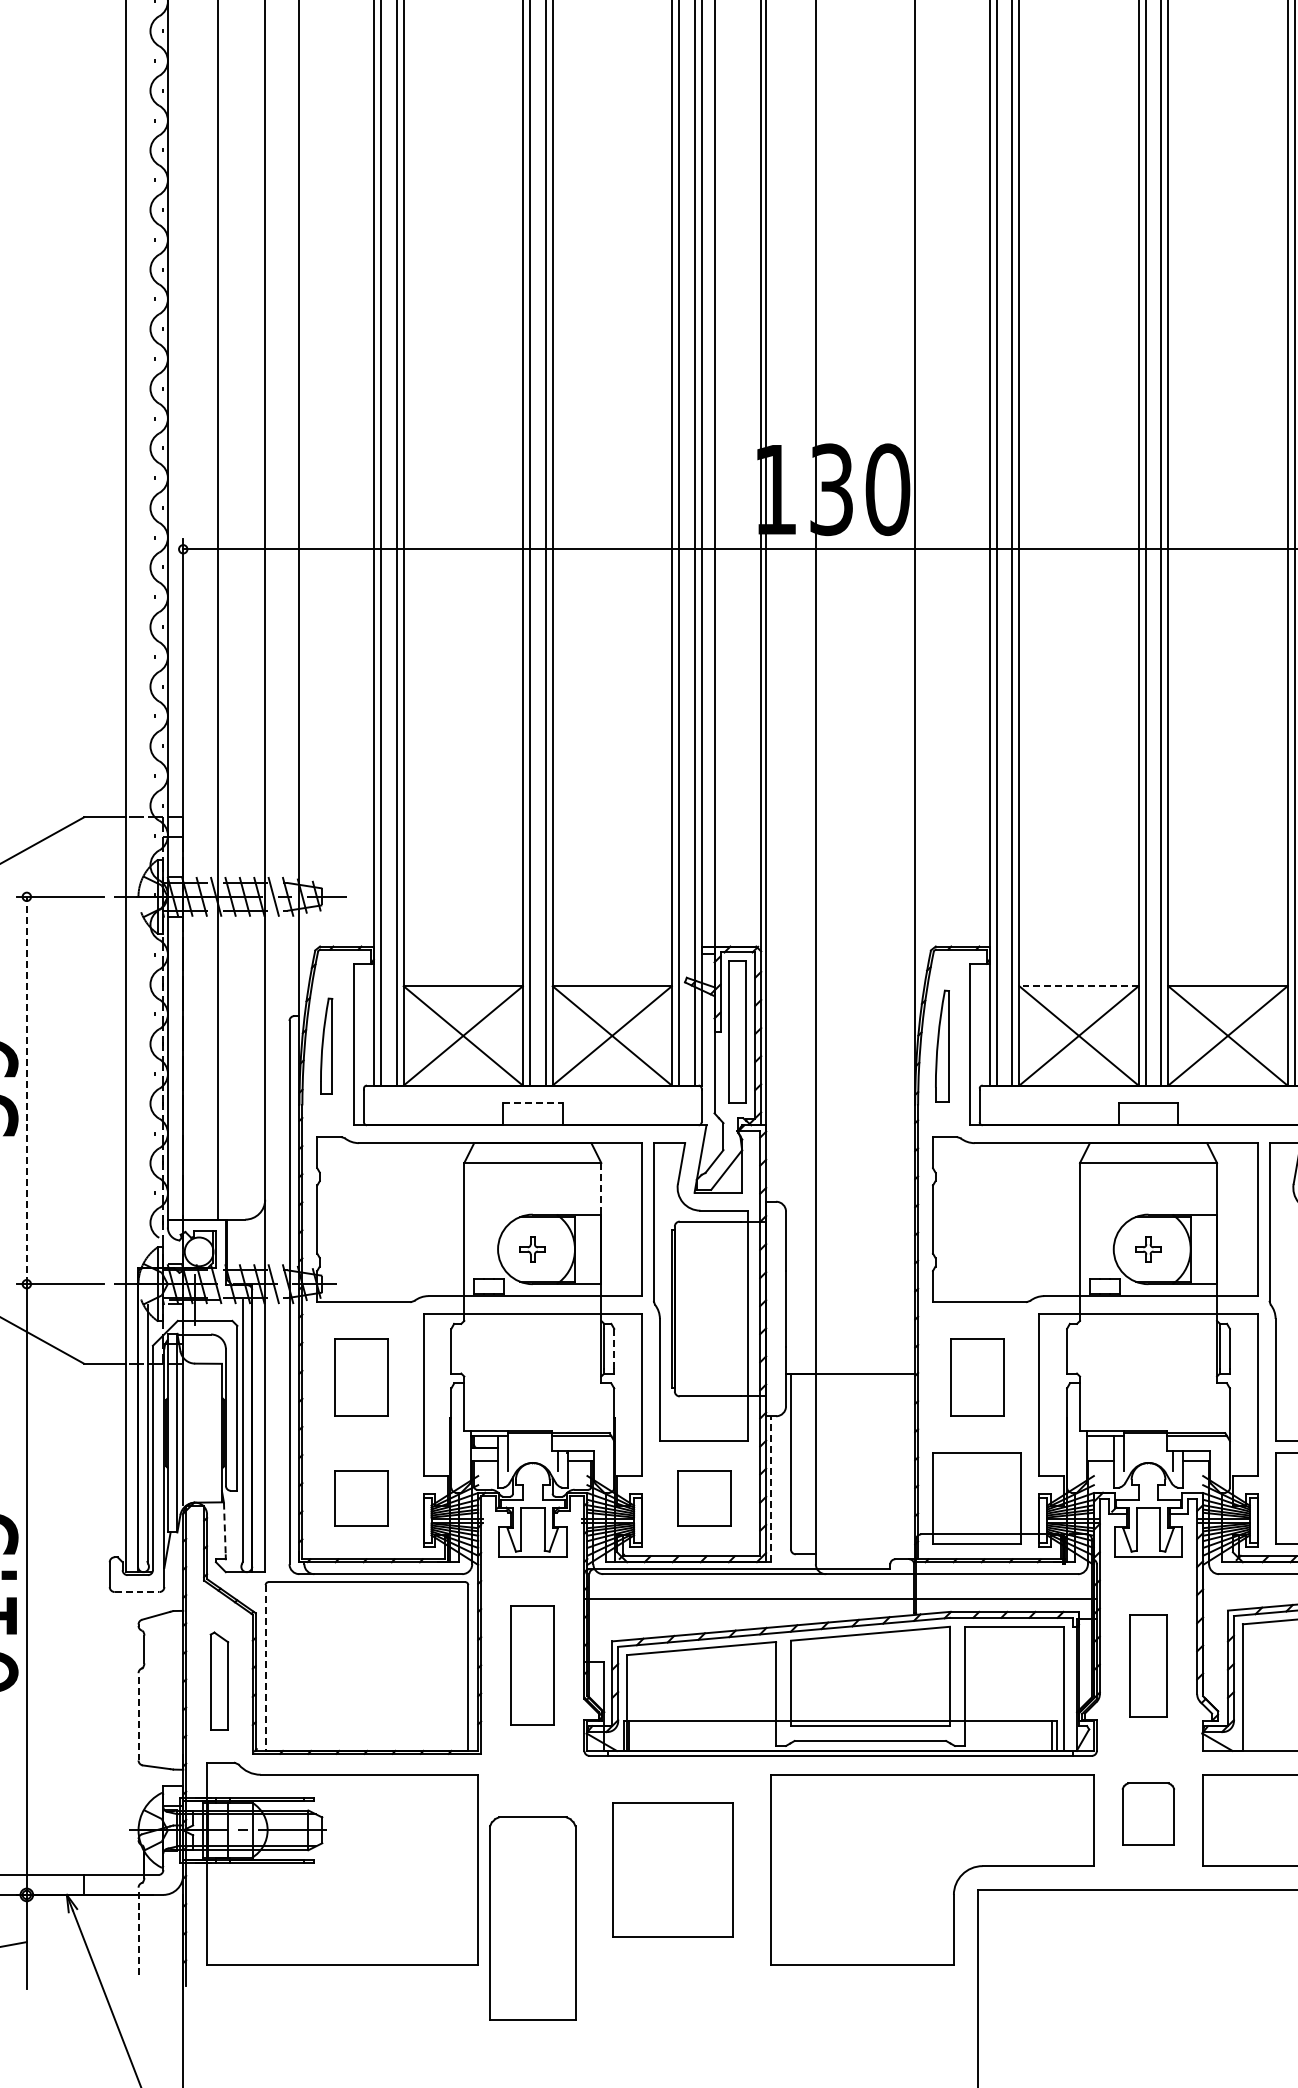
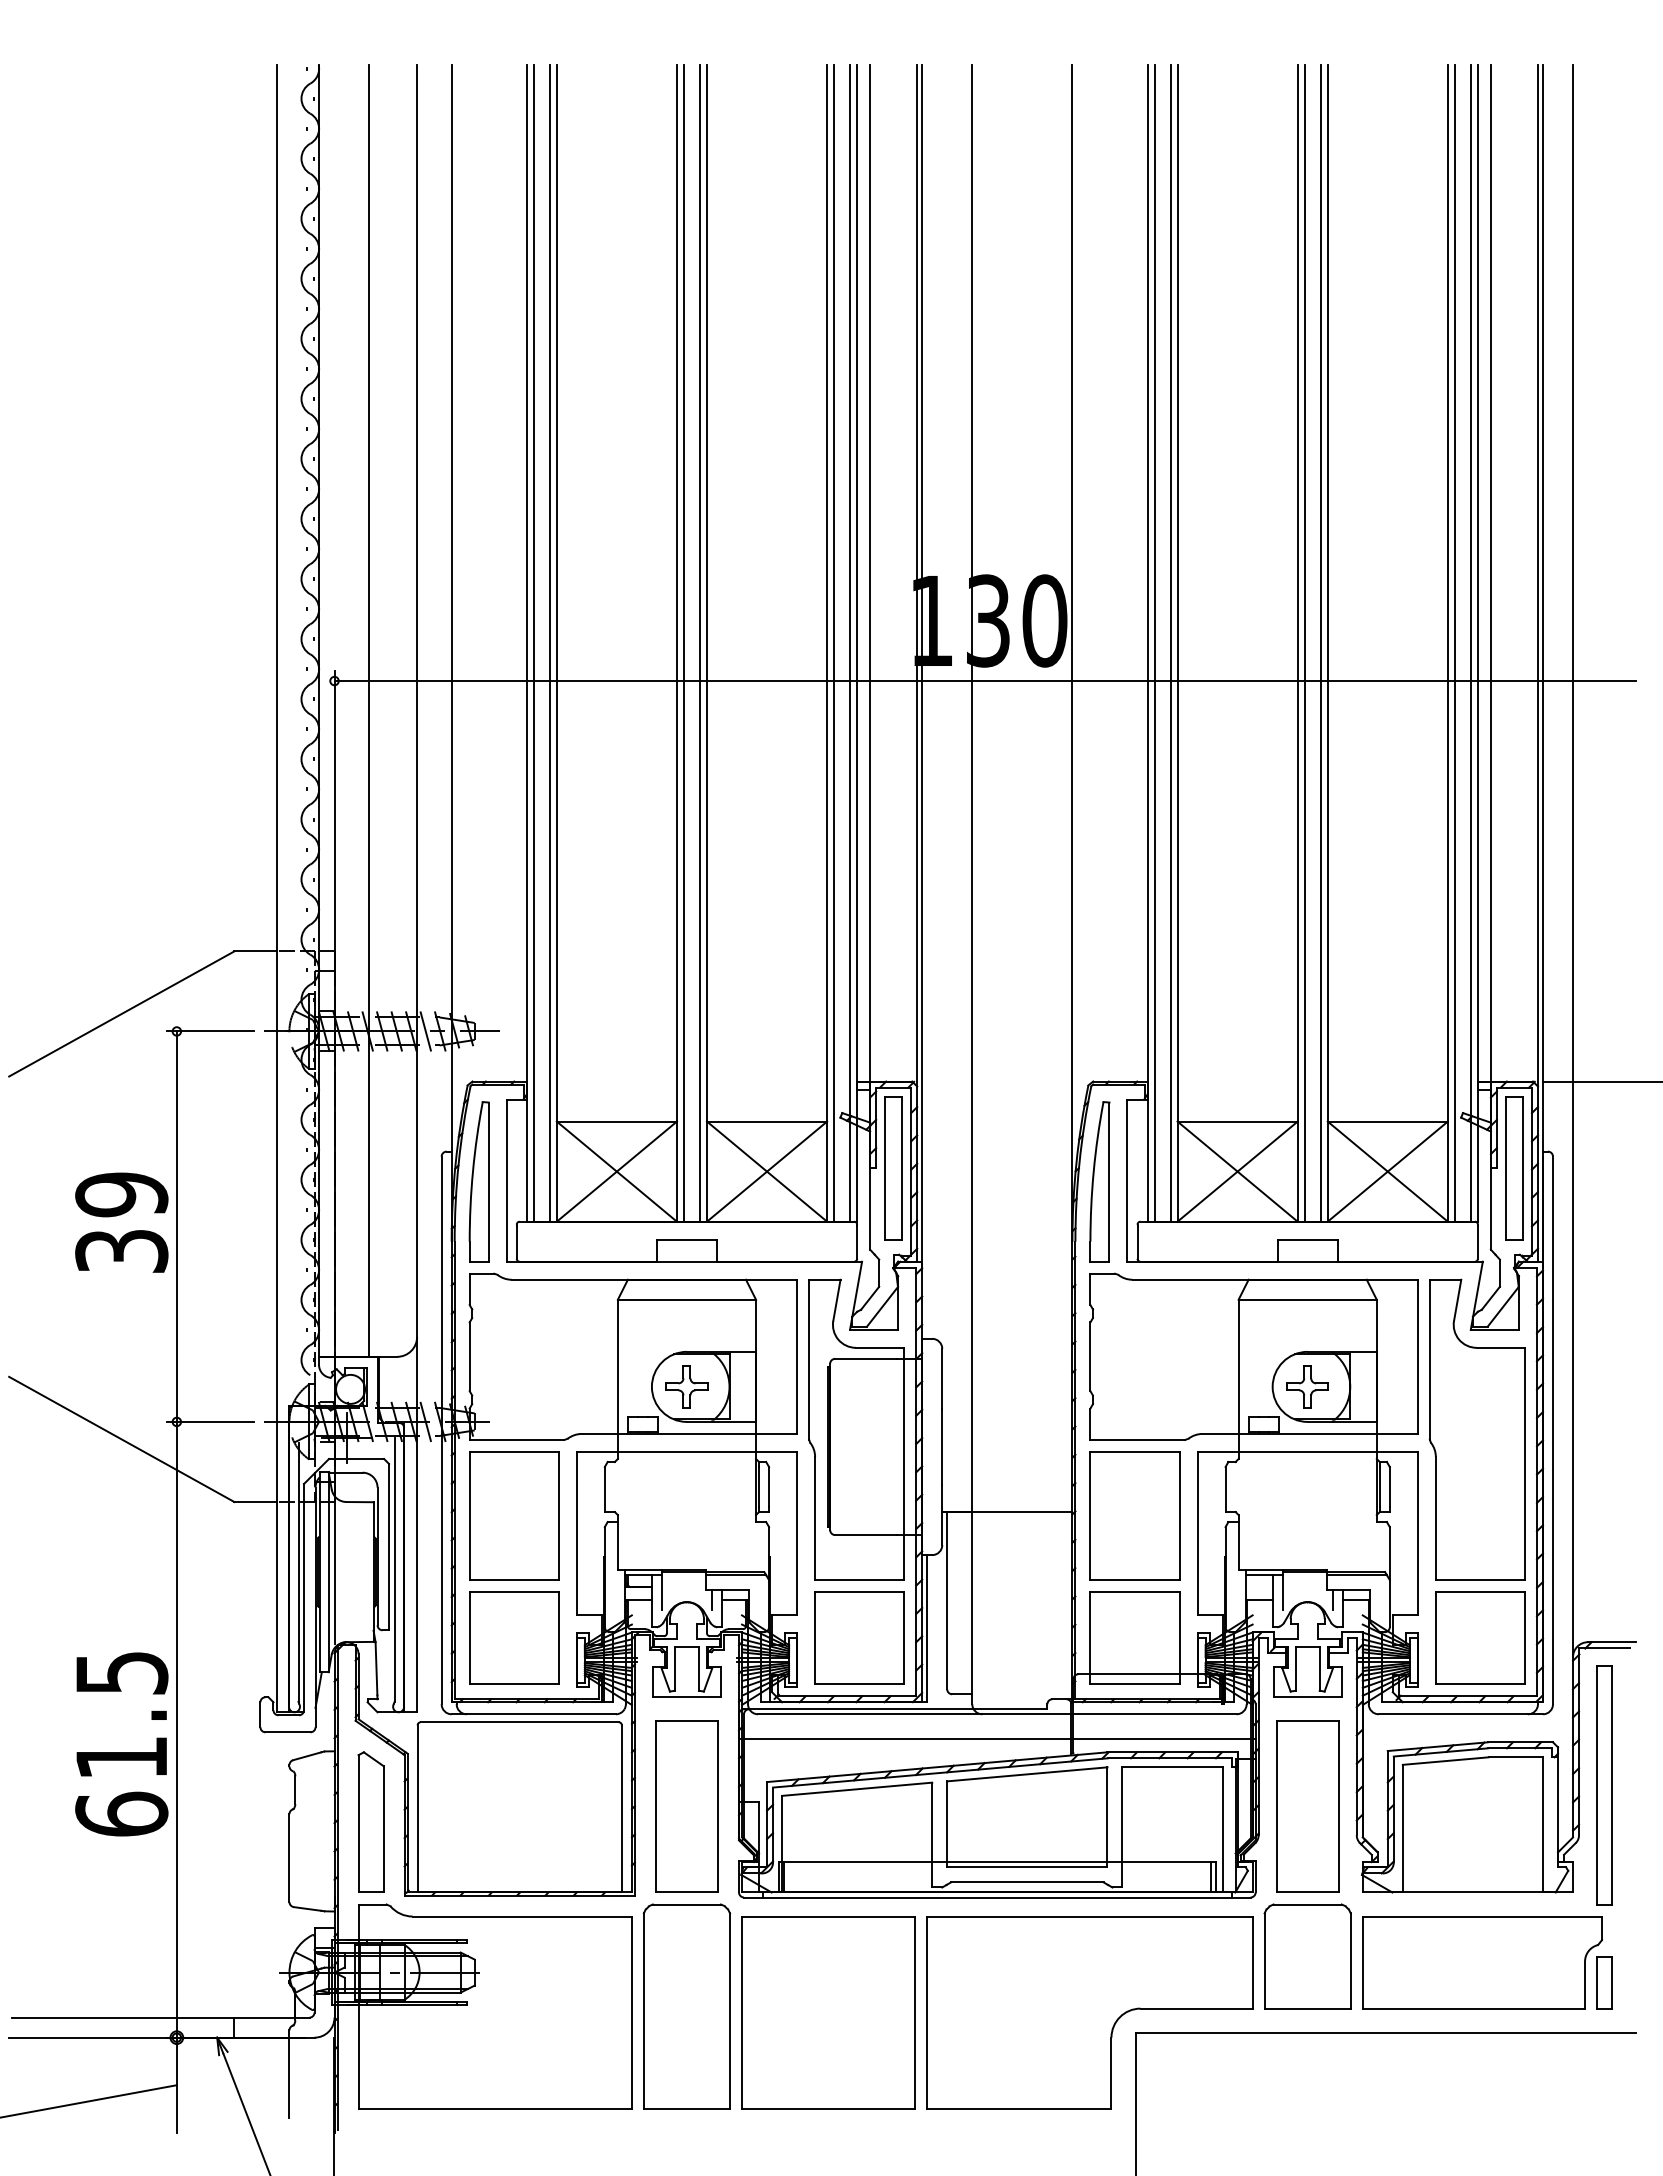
line: (1078, 986) -> (1237, 1121), dashed -> solid
part: (326, 1045) -> (478, 1181), size x1.67
part: (942, 1045) -> (1099, 1181), size x1.43
line: (26, 1090) -> (176, 1226), dashed -> solid
line: (533, 1103) -> (687, 1239), dashed -> solid
line: (601, 1189) -> (756, 1326), dashed -> solid
part: (532, 1249) -> (686, 1386), size x1.67
part: (1148, 1249) -> (1307, 1386), size x1.67
line: (614, 1349) -> (769, 1487), dashed -> solid
part: (361, 1376) -> (514, 1515), size x1.67
part: (976, 1376) -> (1134, 1515), size x1.67
line: (771, 1489) -> (927, 1628), dashed -> solid
part: (361, 1498) -> (514, 1637), size x1.67
part: (703, 1498) -> (859, 1637), size x1.67
line: (224, 1528) -> (376, 1668), dashed -> solid
line: (136, 1592) -> (287, 1732), dashed -> solid
part: (532, 1665) -> (686, 1806), size x1.43
part: (1148, 1665) -> (1307, 1806), size x1.67
line: (265, 1667) -> (417, 1808), dashed -> solid
part: (218, 1680) -> (370, 1821), size x1.43
line: (138, 1716) -> (289, 1857), dashed -> solid
part: (1148, 1814) -> (1307, 1956), size x1.67
part: (673, 1869) -> (828, 2012), size x1.43
part: (532, 1918) -> (686, 2006), moved
line: (138, 1930) -> (289, 2073), dashed -> solid

